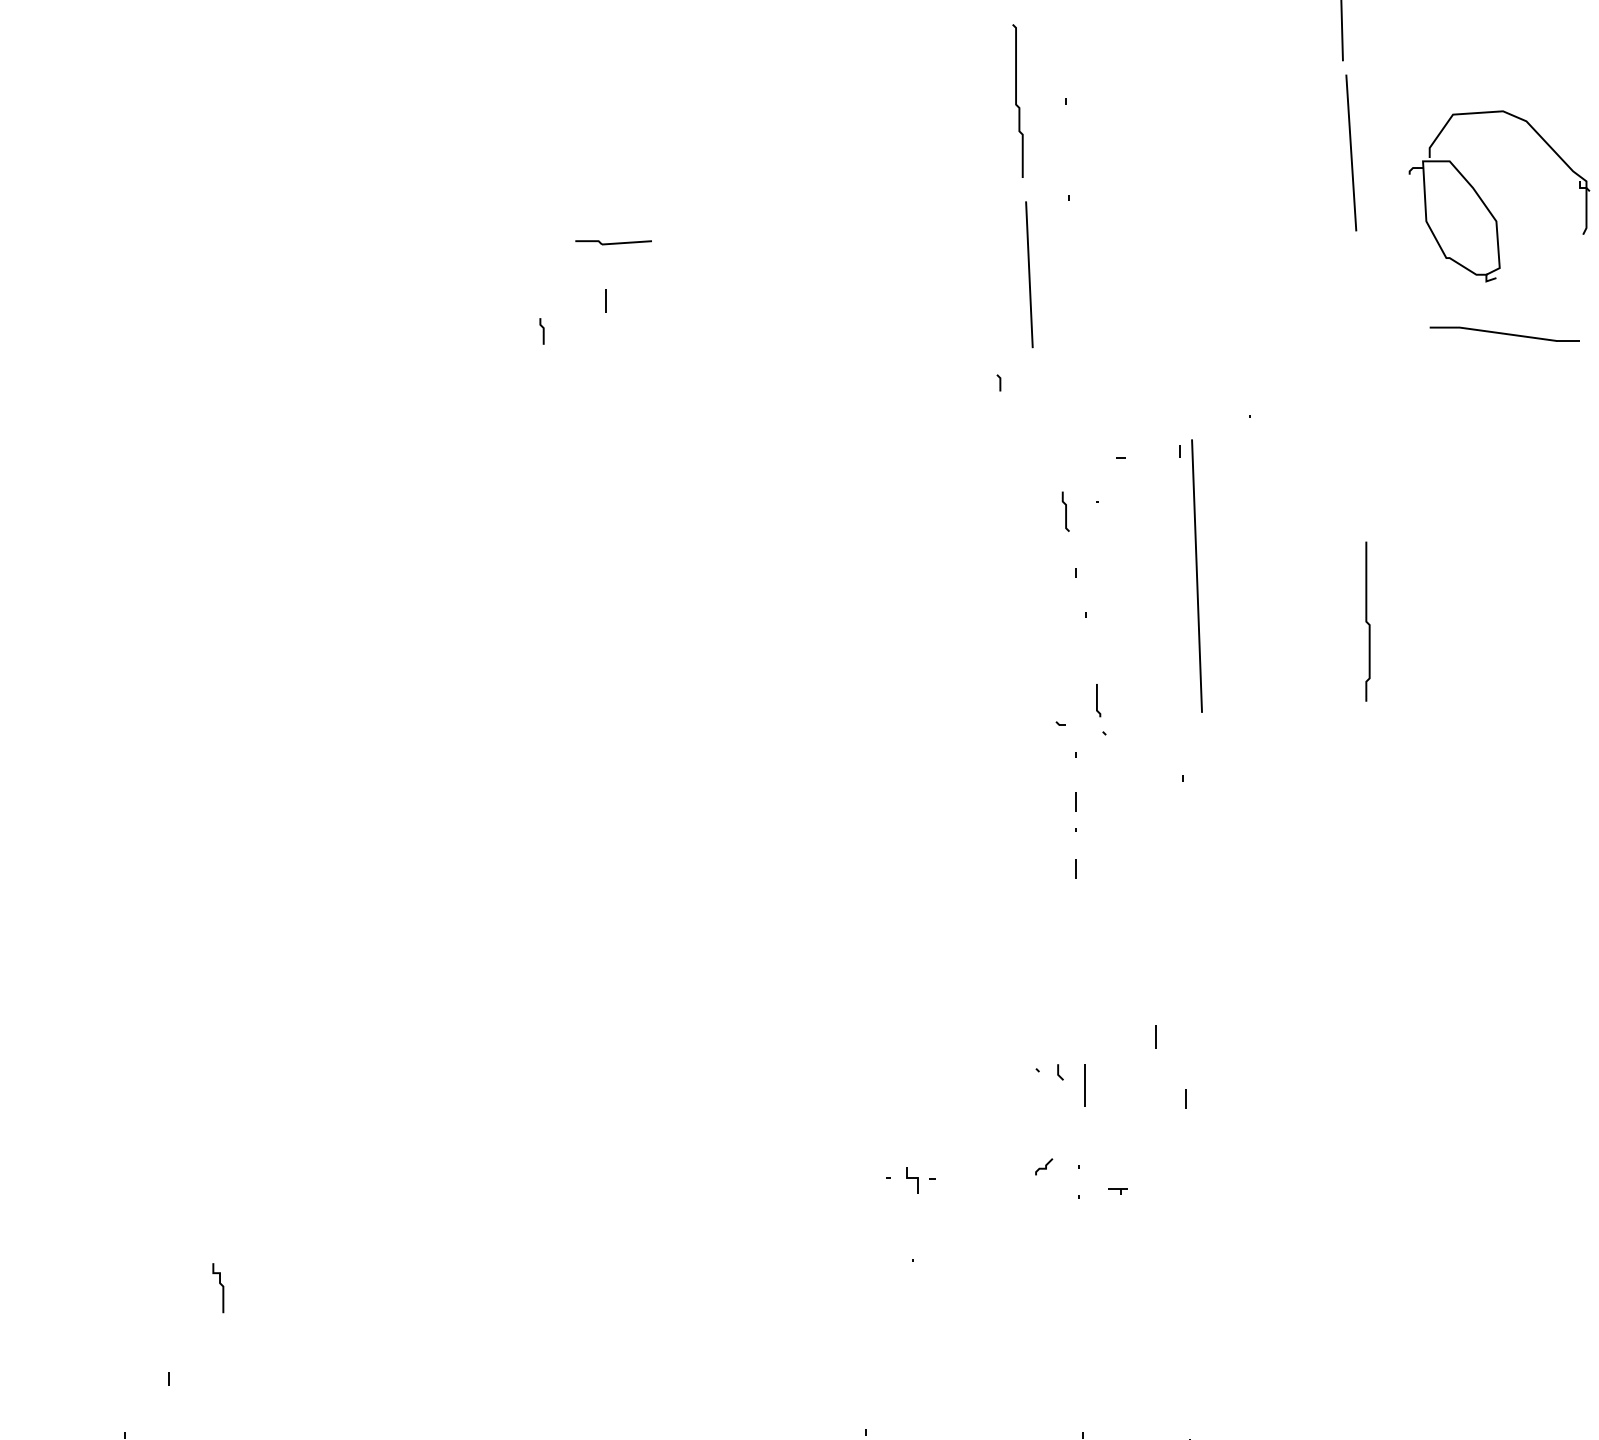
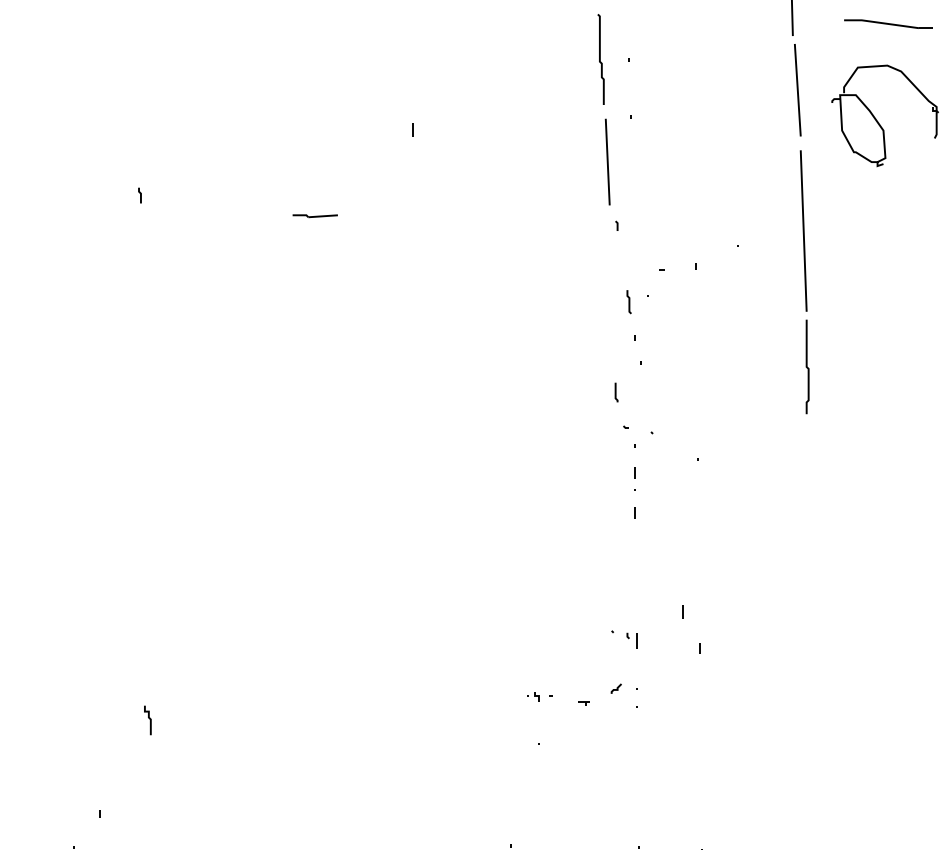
part: (612, 243) -> (314, 216), moved
line: (605, 300) -> (412, 129), moved
line: (542, 331) -> (140, 195), moved
part: (1504, 332) -> (888, 23), moved
line: (998, 382) -> (616, 225), moved
line: (1196, 575) -> (803, 230), moved
line: (1098, 700) -> (616, 392), moved
part: (1069, 1084) -> (631, 640), size x0.62
part: (903, 1179) -> (533, 696), size x0.62
part: (1117, 1191) -> (583, 703), moved
curve: (221, 1288) -> (149, 720), moved

